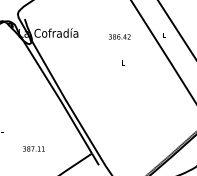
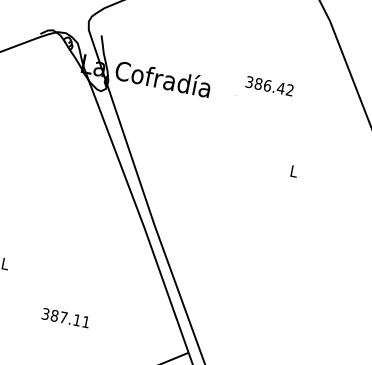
text: (119, 36) -> (269, 85), moved

